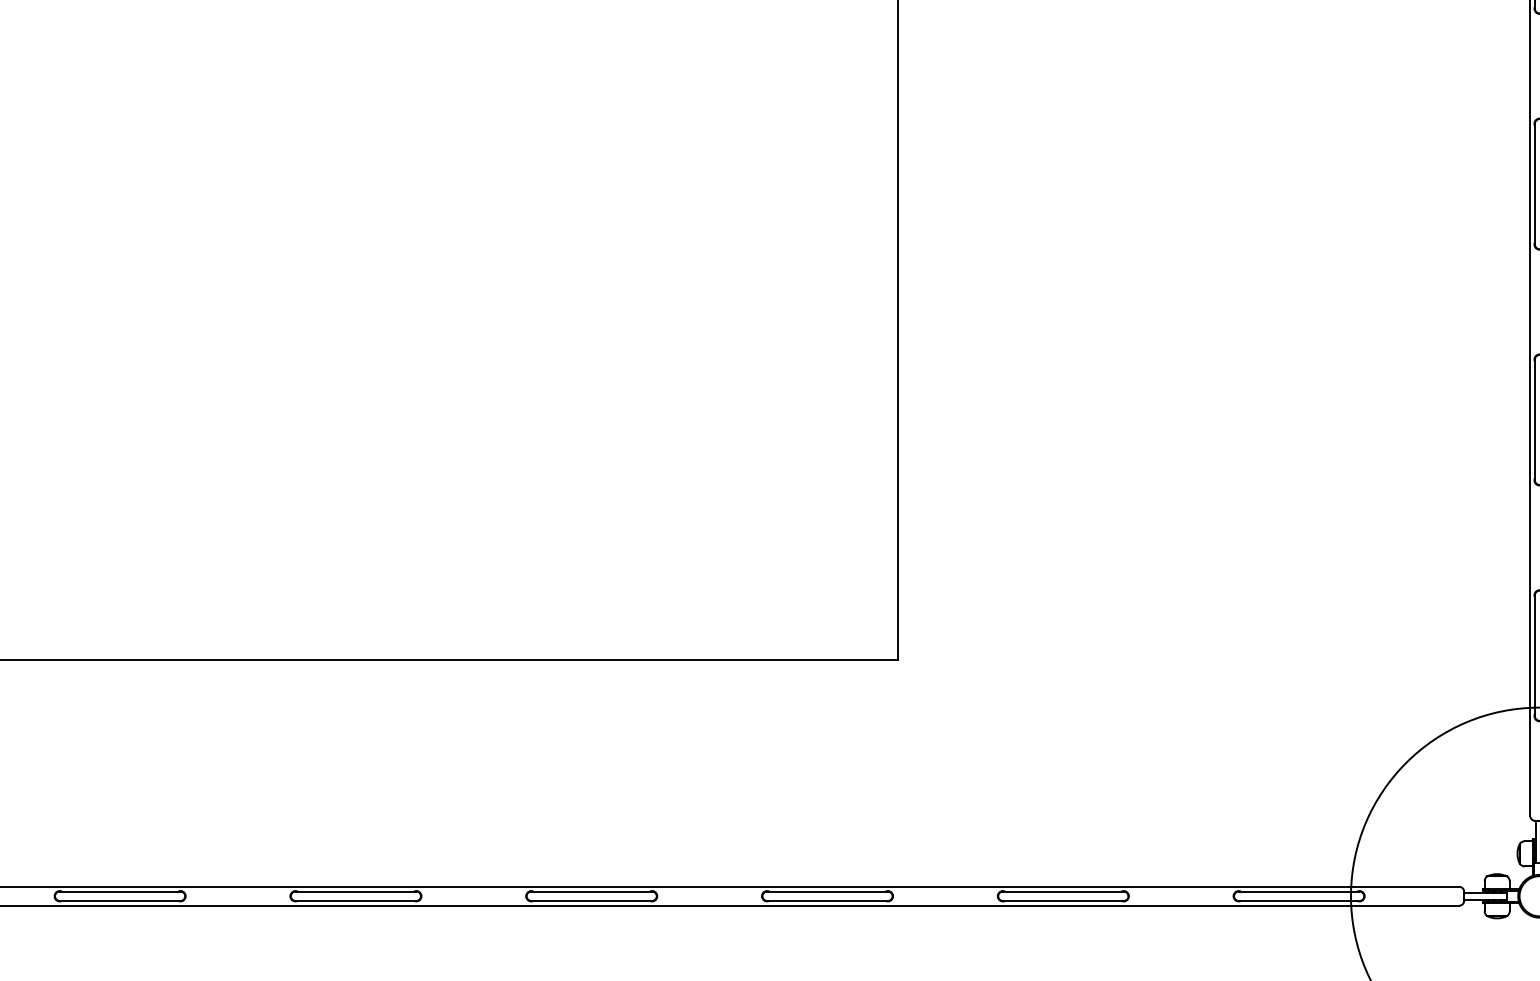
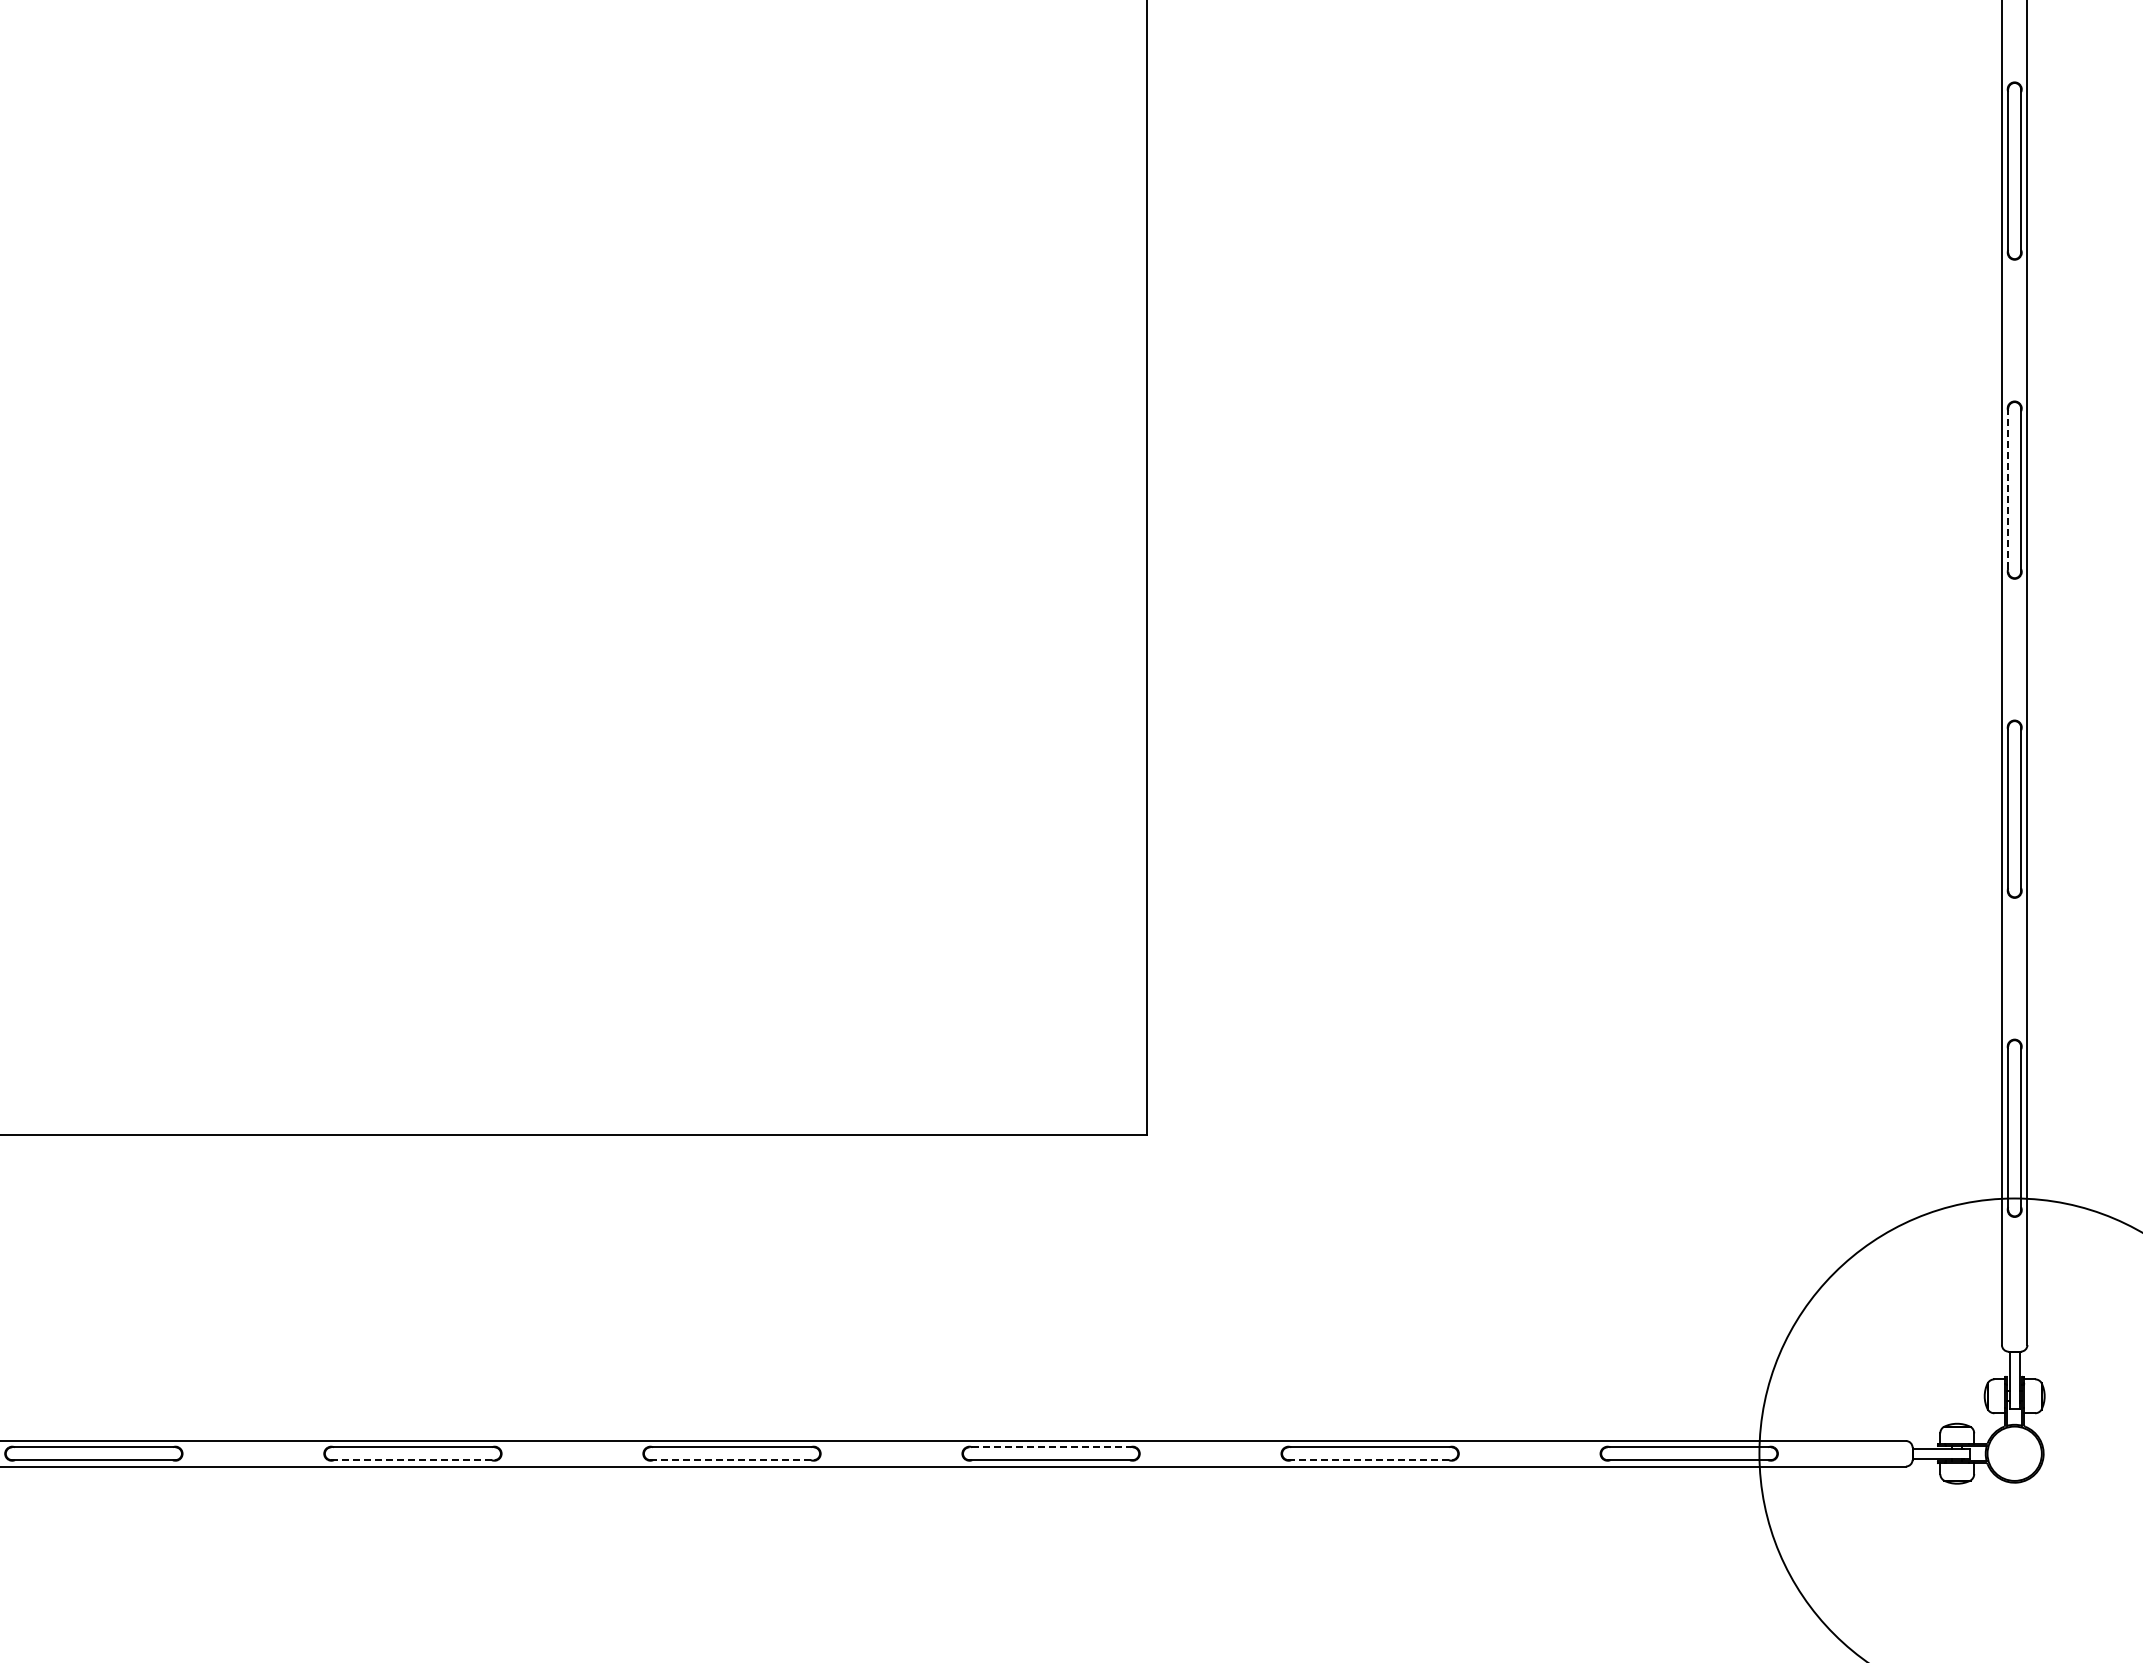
line: (1535, 184) -> (2008, 490), solid -> dashed
line: (827, 891) -> (1051, 1447), solid -> dashed
line: (355, 901) -> (412, 1460), solid -> dashed
line: (592, 901) -> (732, 1460), solid -> dashed
line: (1063, 901) -> (1370, 1460), solid -> dashed

